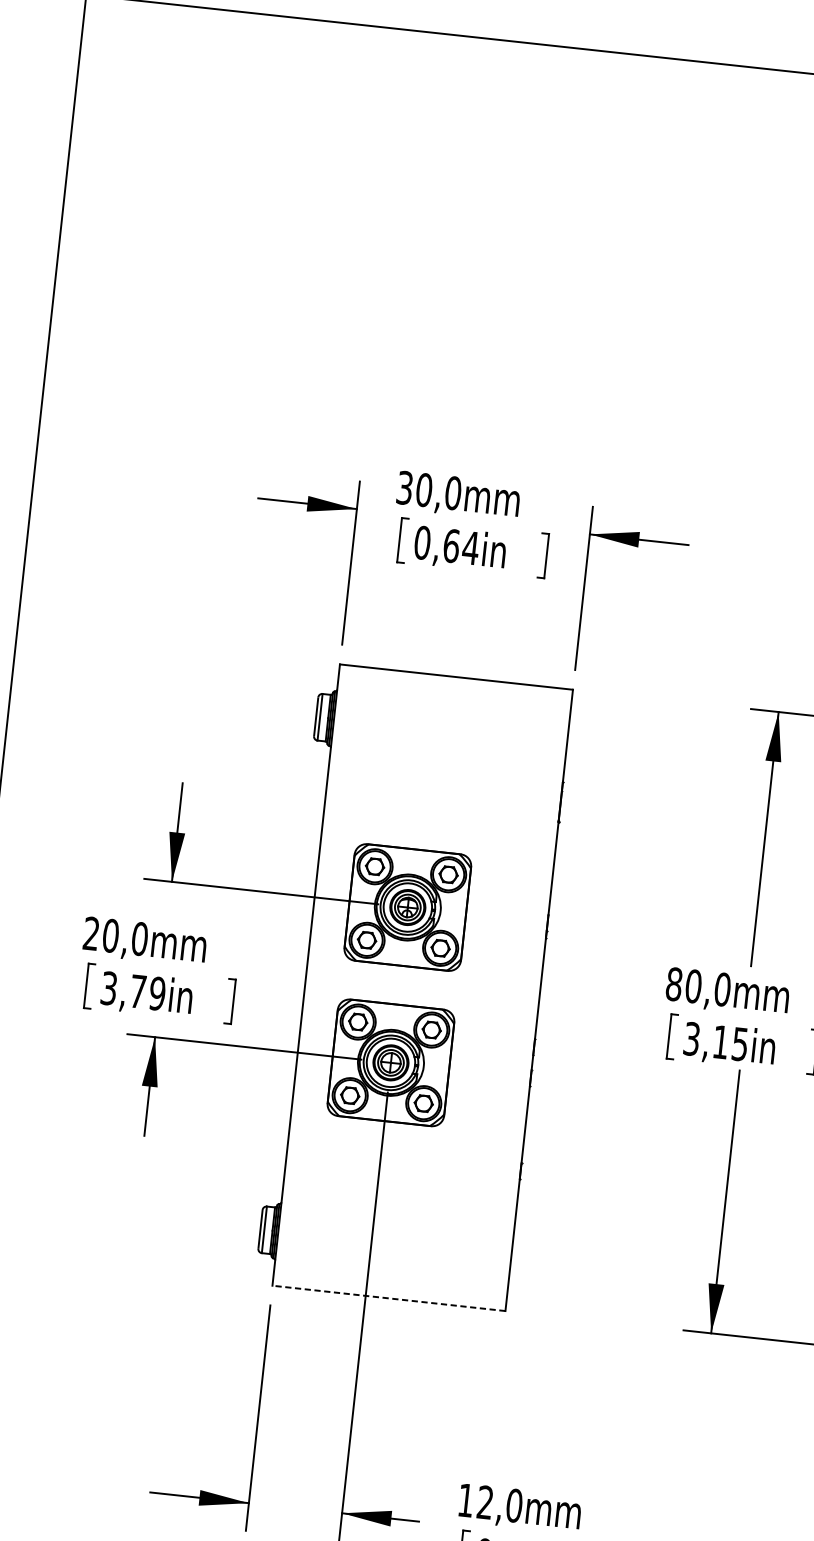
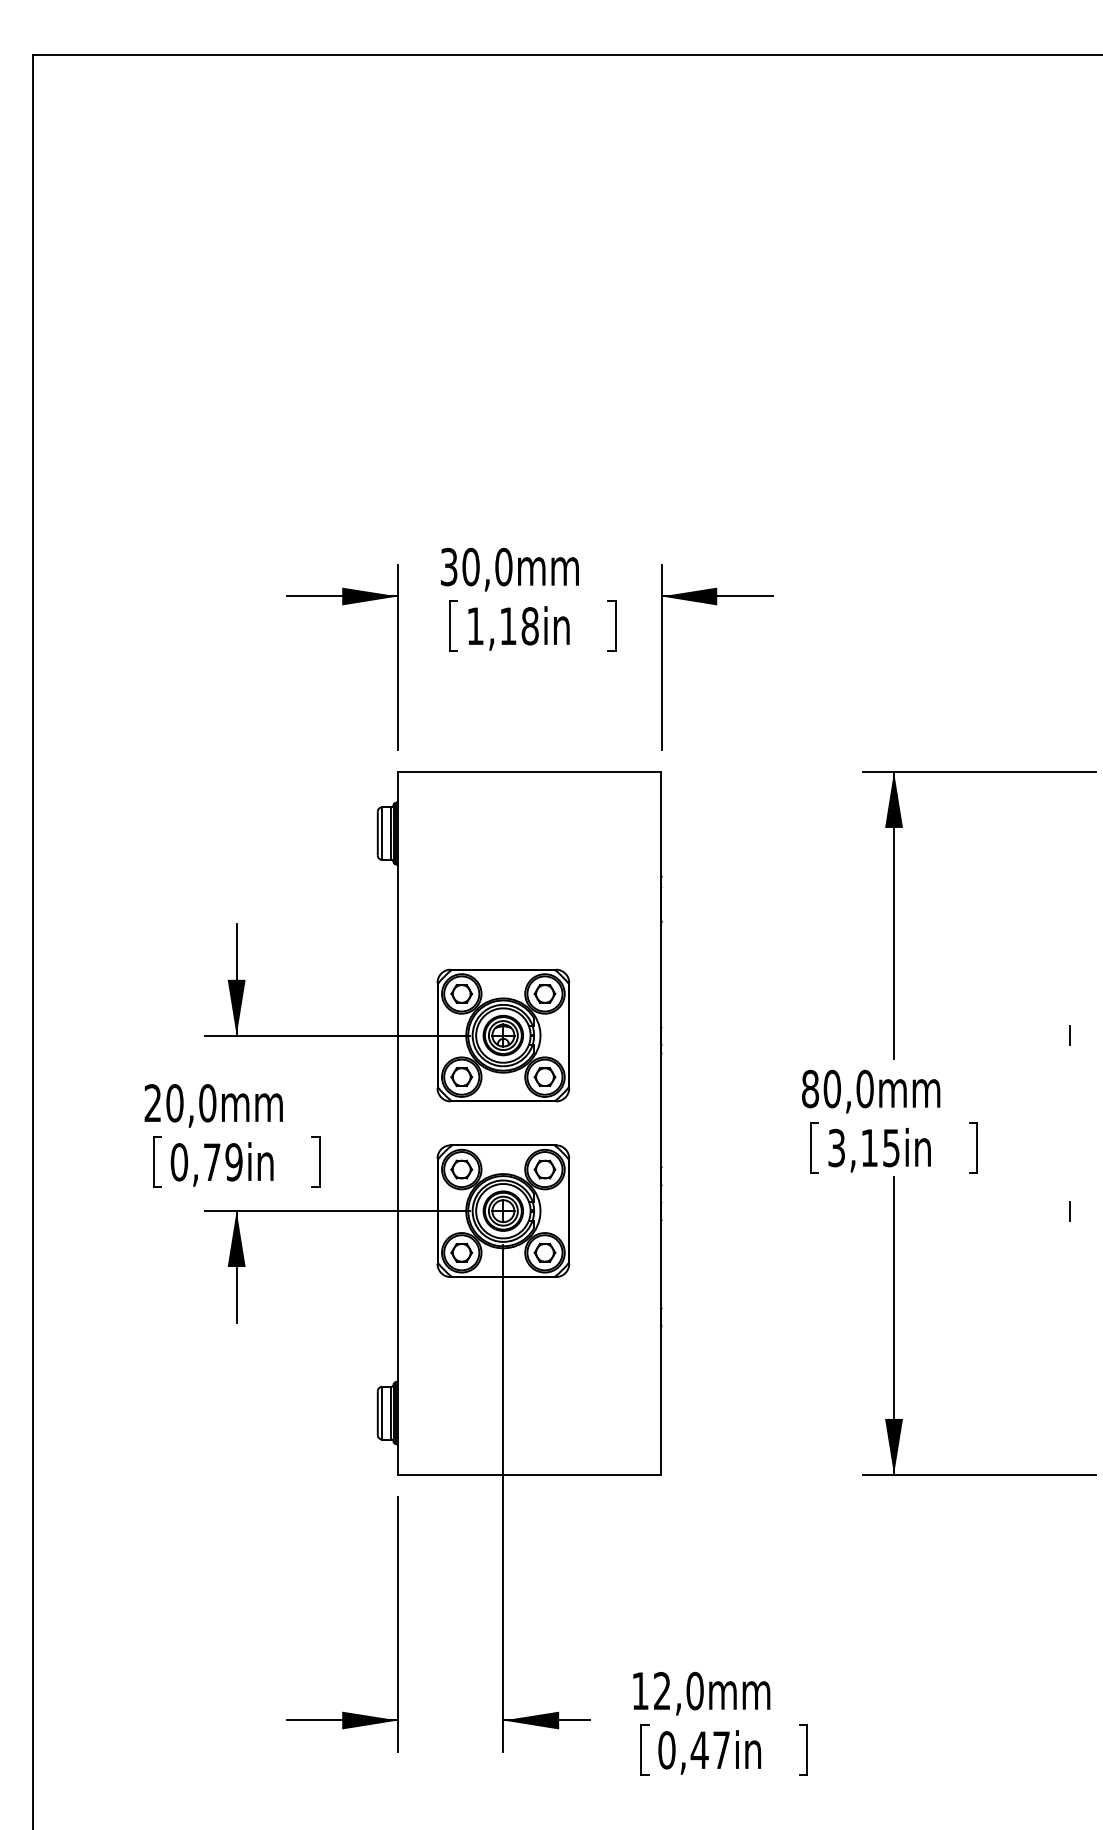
text: (447, 545) -> (503, 626), 0,64in -> 1,18in
text: (109, 988) -> (179, 1162), 3,79in -> 0,79in
line: (388, 1298) -> (529, 1474), dashed -> solid

